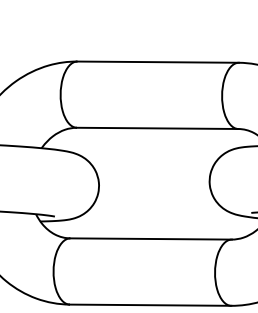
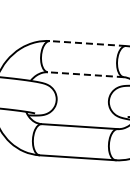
line: (157, 62) -> (87, 43), solid -> dashed
line: (156, 127) -> (85, 74), solid -> dashed

